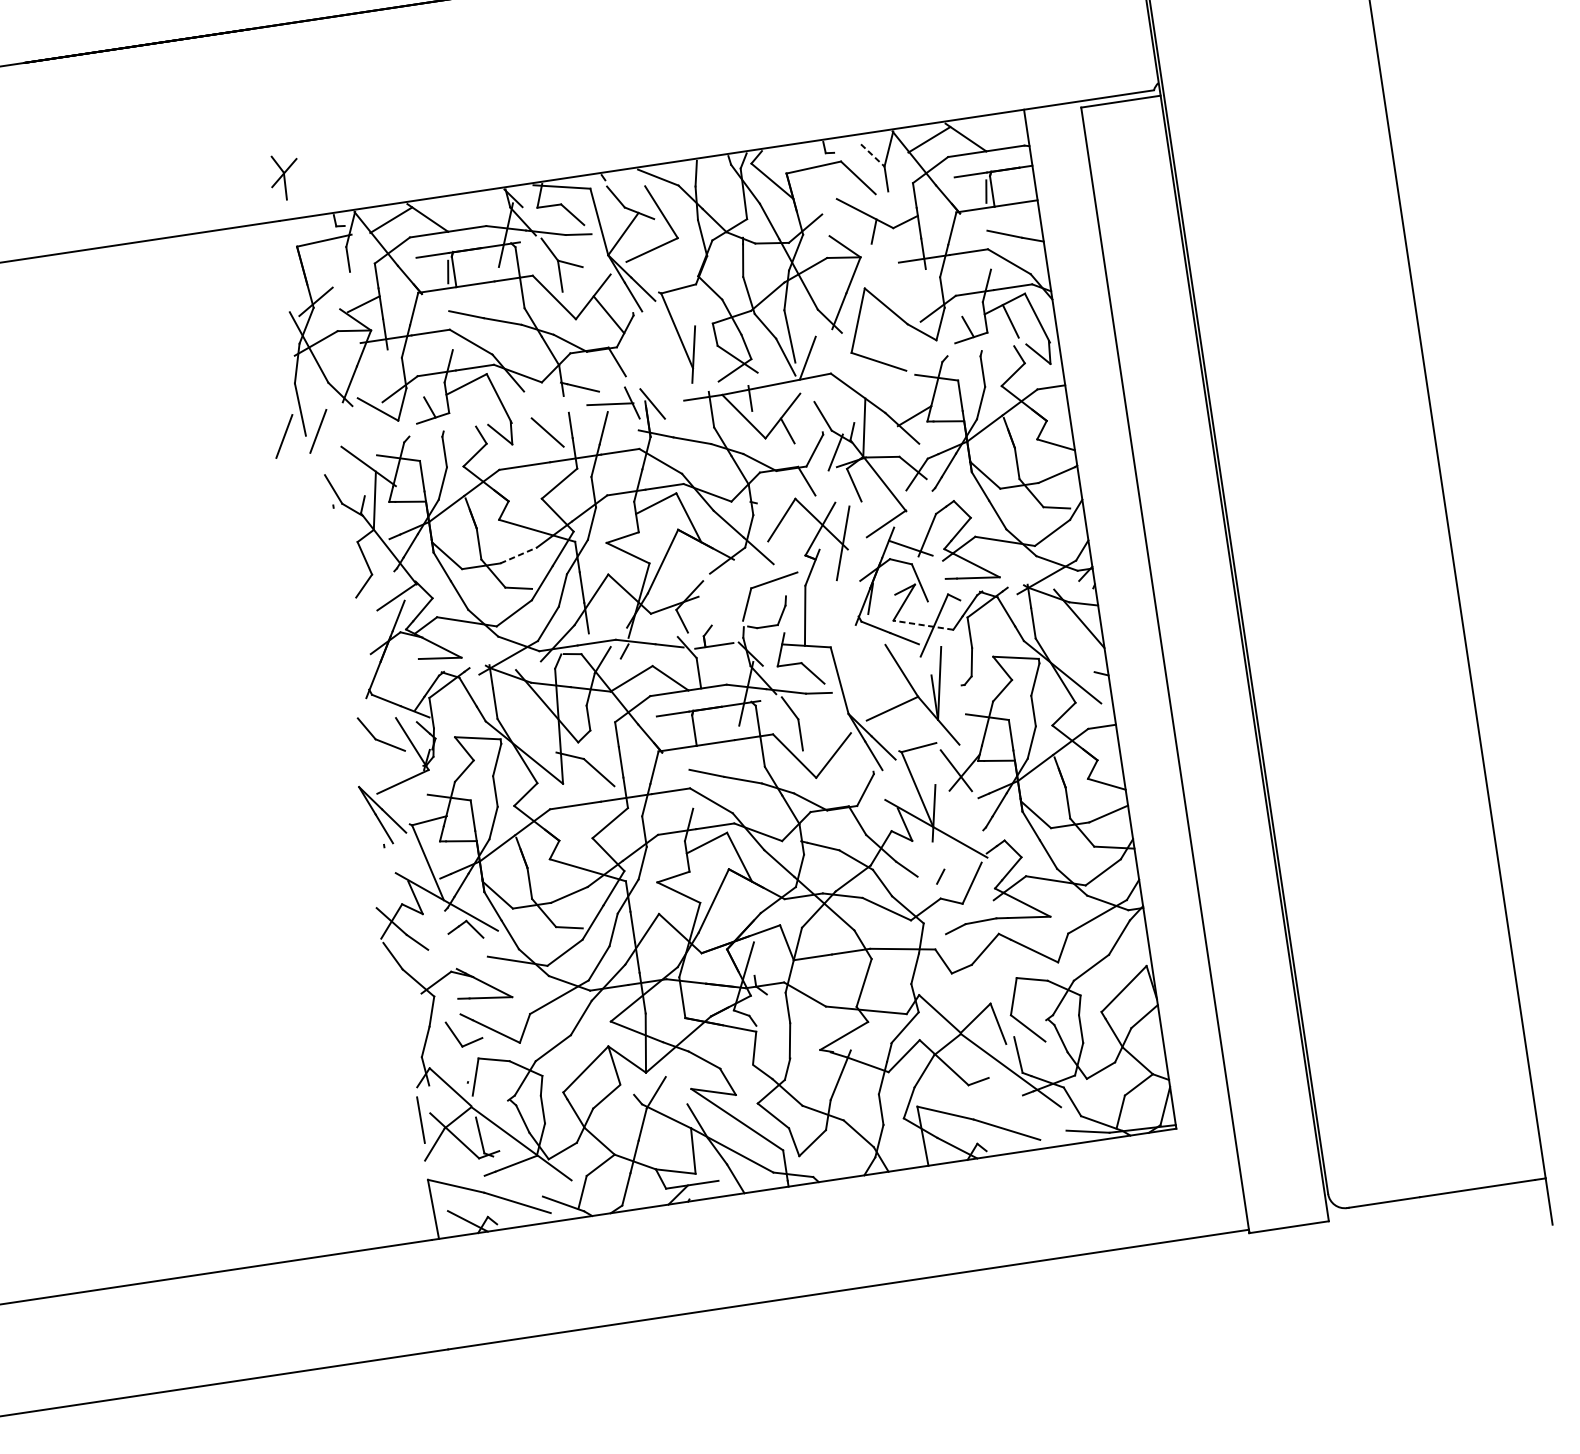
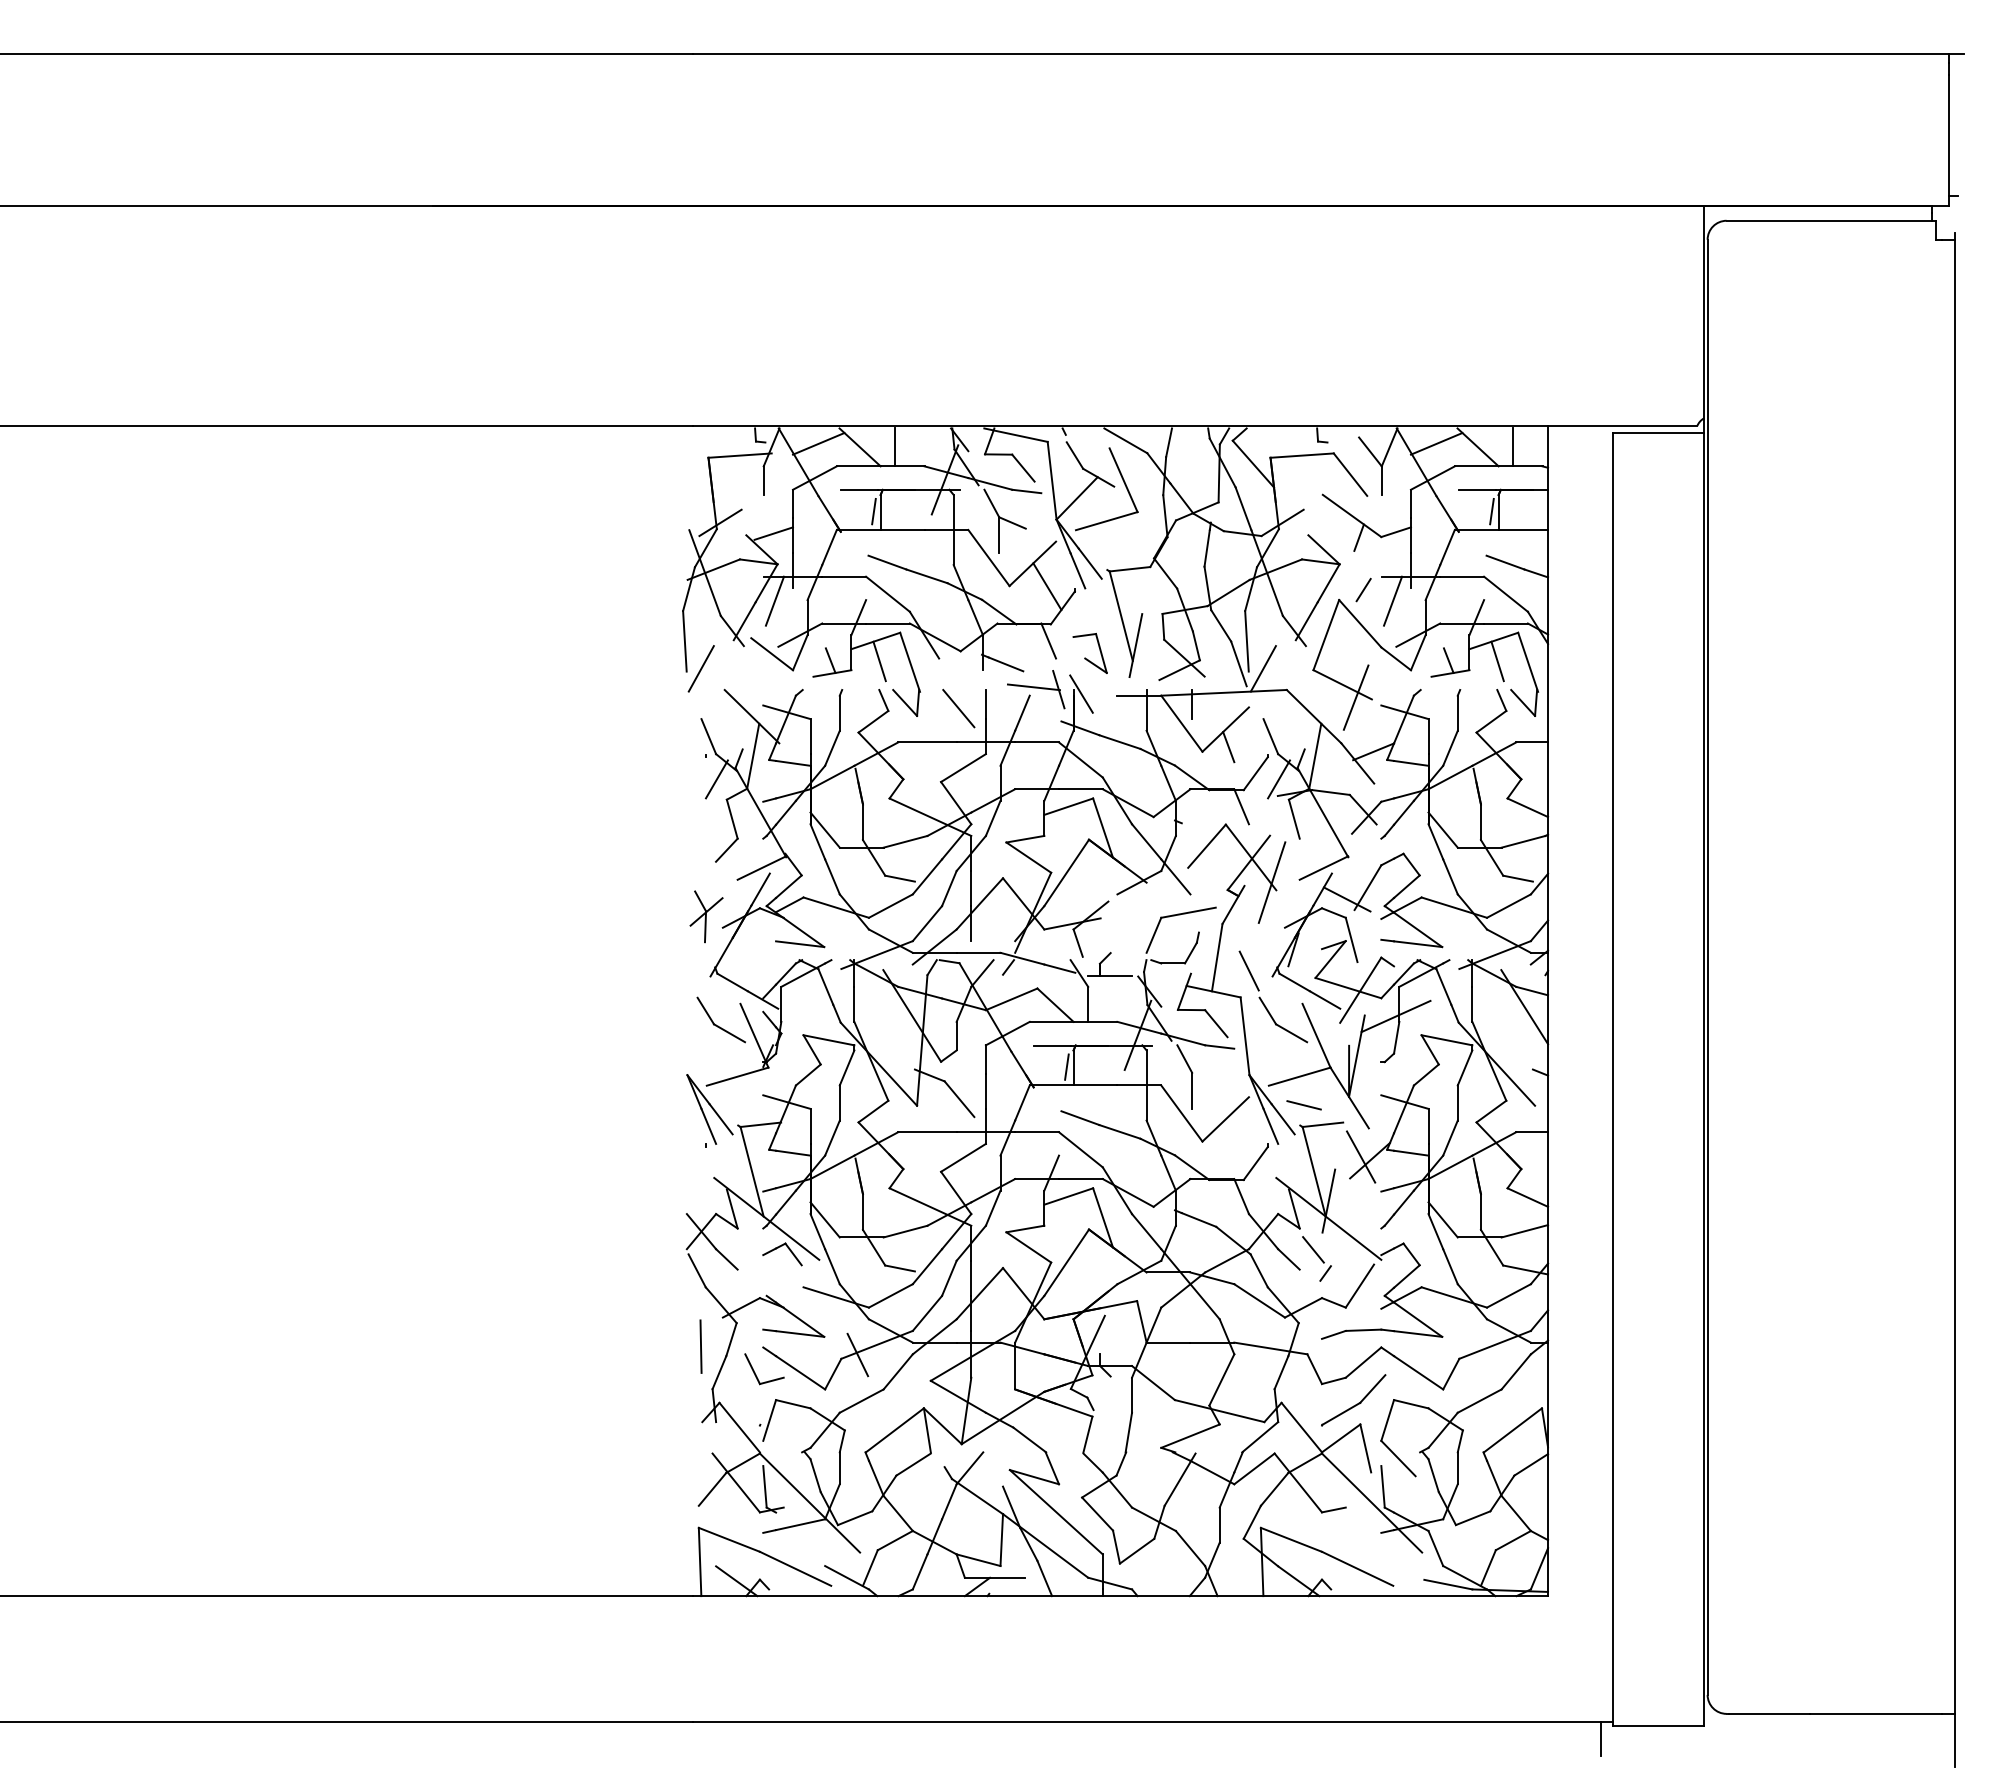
line: (996, 132) -> (1513, 447), added
line: (872, 155) -> (1370, 452), dashed -> solid
part: (284, 177) -> (706, 916), moved
line: (458, 213) -> (895, 447), added
line: (884, 276) -> (1363, 589), added
line: (912, 281) -> (1393, 600), added
line: (373, 362) -> (774, 600), added
part: (654, 367) -> (1089, 653), added
line: (891, 371) -> (1355, 697), added
line: (472, 401) -> (879, 661), added
line: (283, 436) -> (661, 668), removed
line: (345, 525) -> (716, 779), added
line: (518, 555) -> (905, 841), dashed -> solid
line: (922, 624) -> (1347, 987), dashed -> solid
line: (968, 643) -> (1395, 1016), added
part: (851, 647) -> (1263, 1001), added
line: (688, 730) -> (1066, 1066), added
line: (899, 733) -> (1303, 1105), added
line: (926, 857) -> (1313, 1249), added
part: (981, 983) -> (1353, 1400), added
line: (543, 1008) -> (857, 1354), added
line: (420, 1120) -> (700, 1346), moved
line: (1241, 1245) -> (1601, 1738), added

